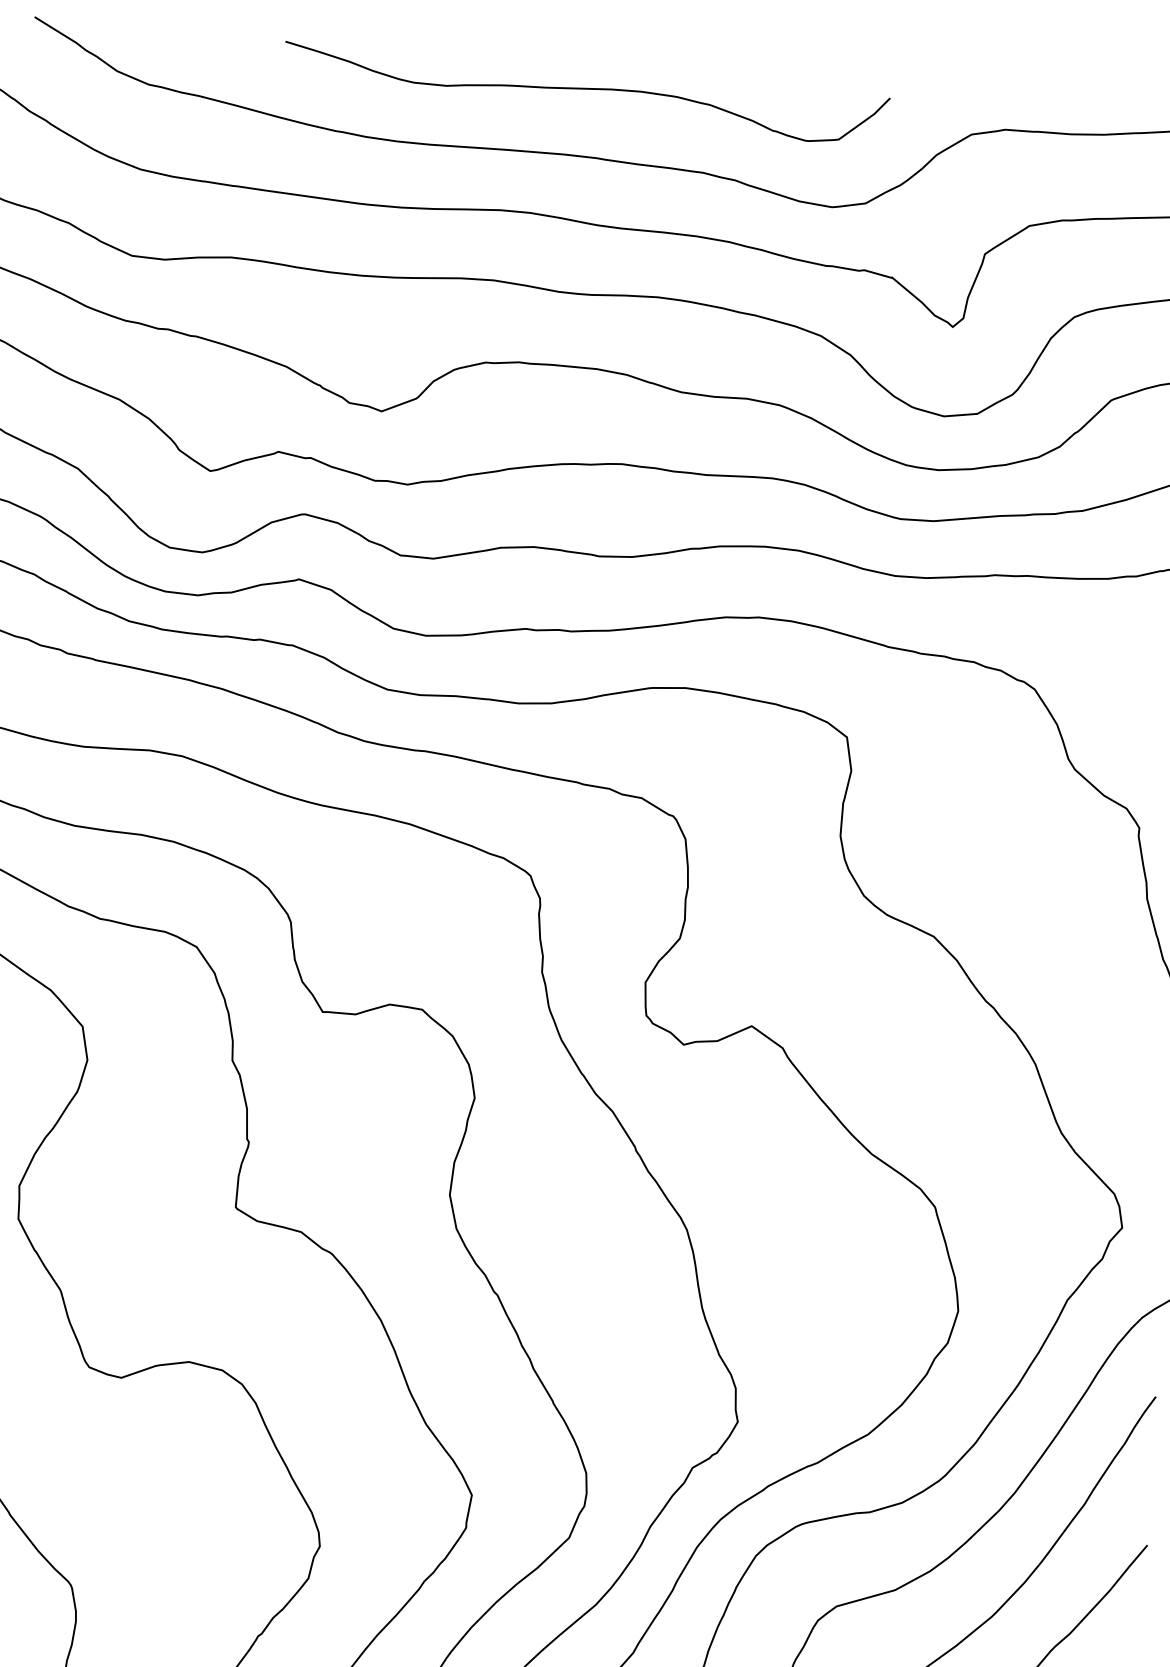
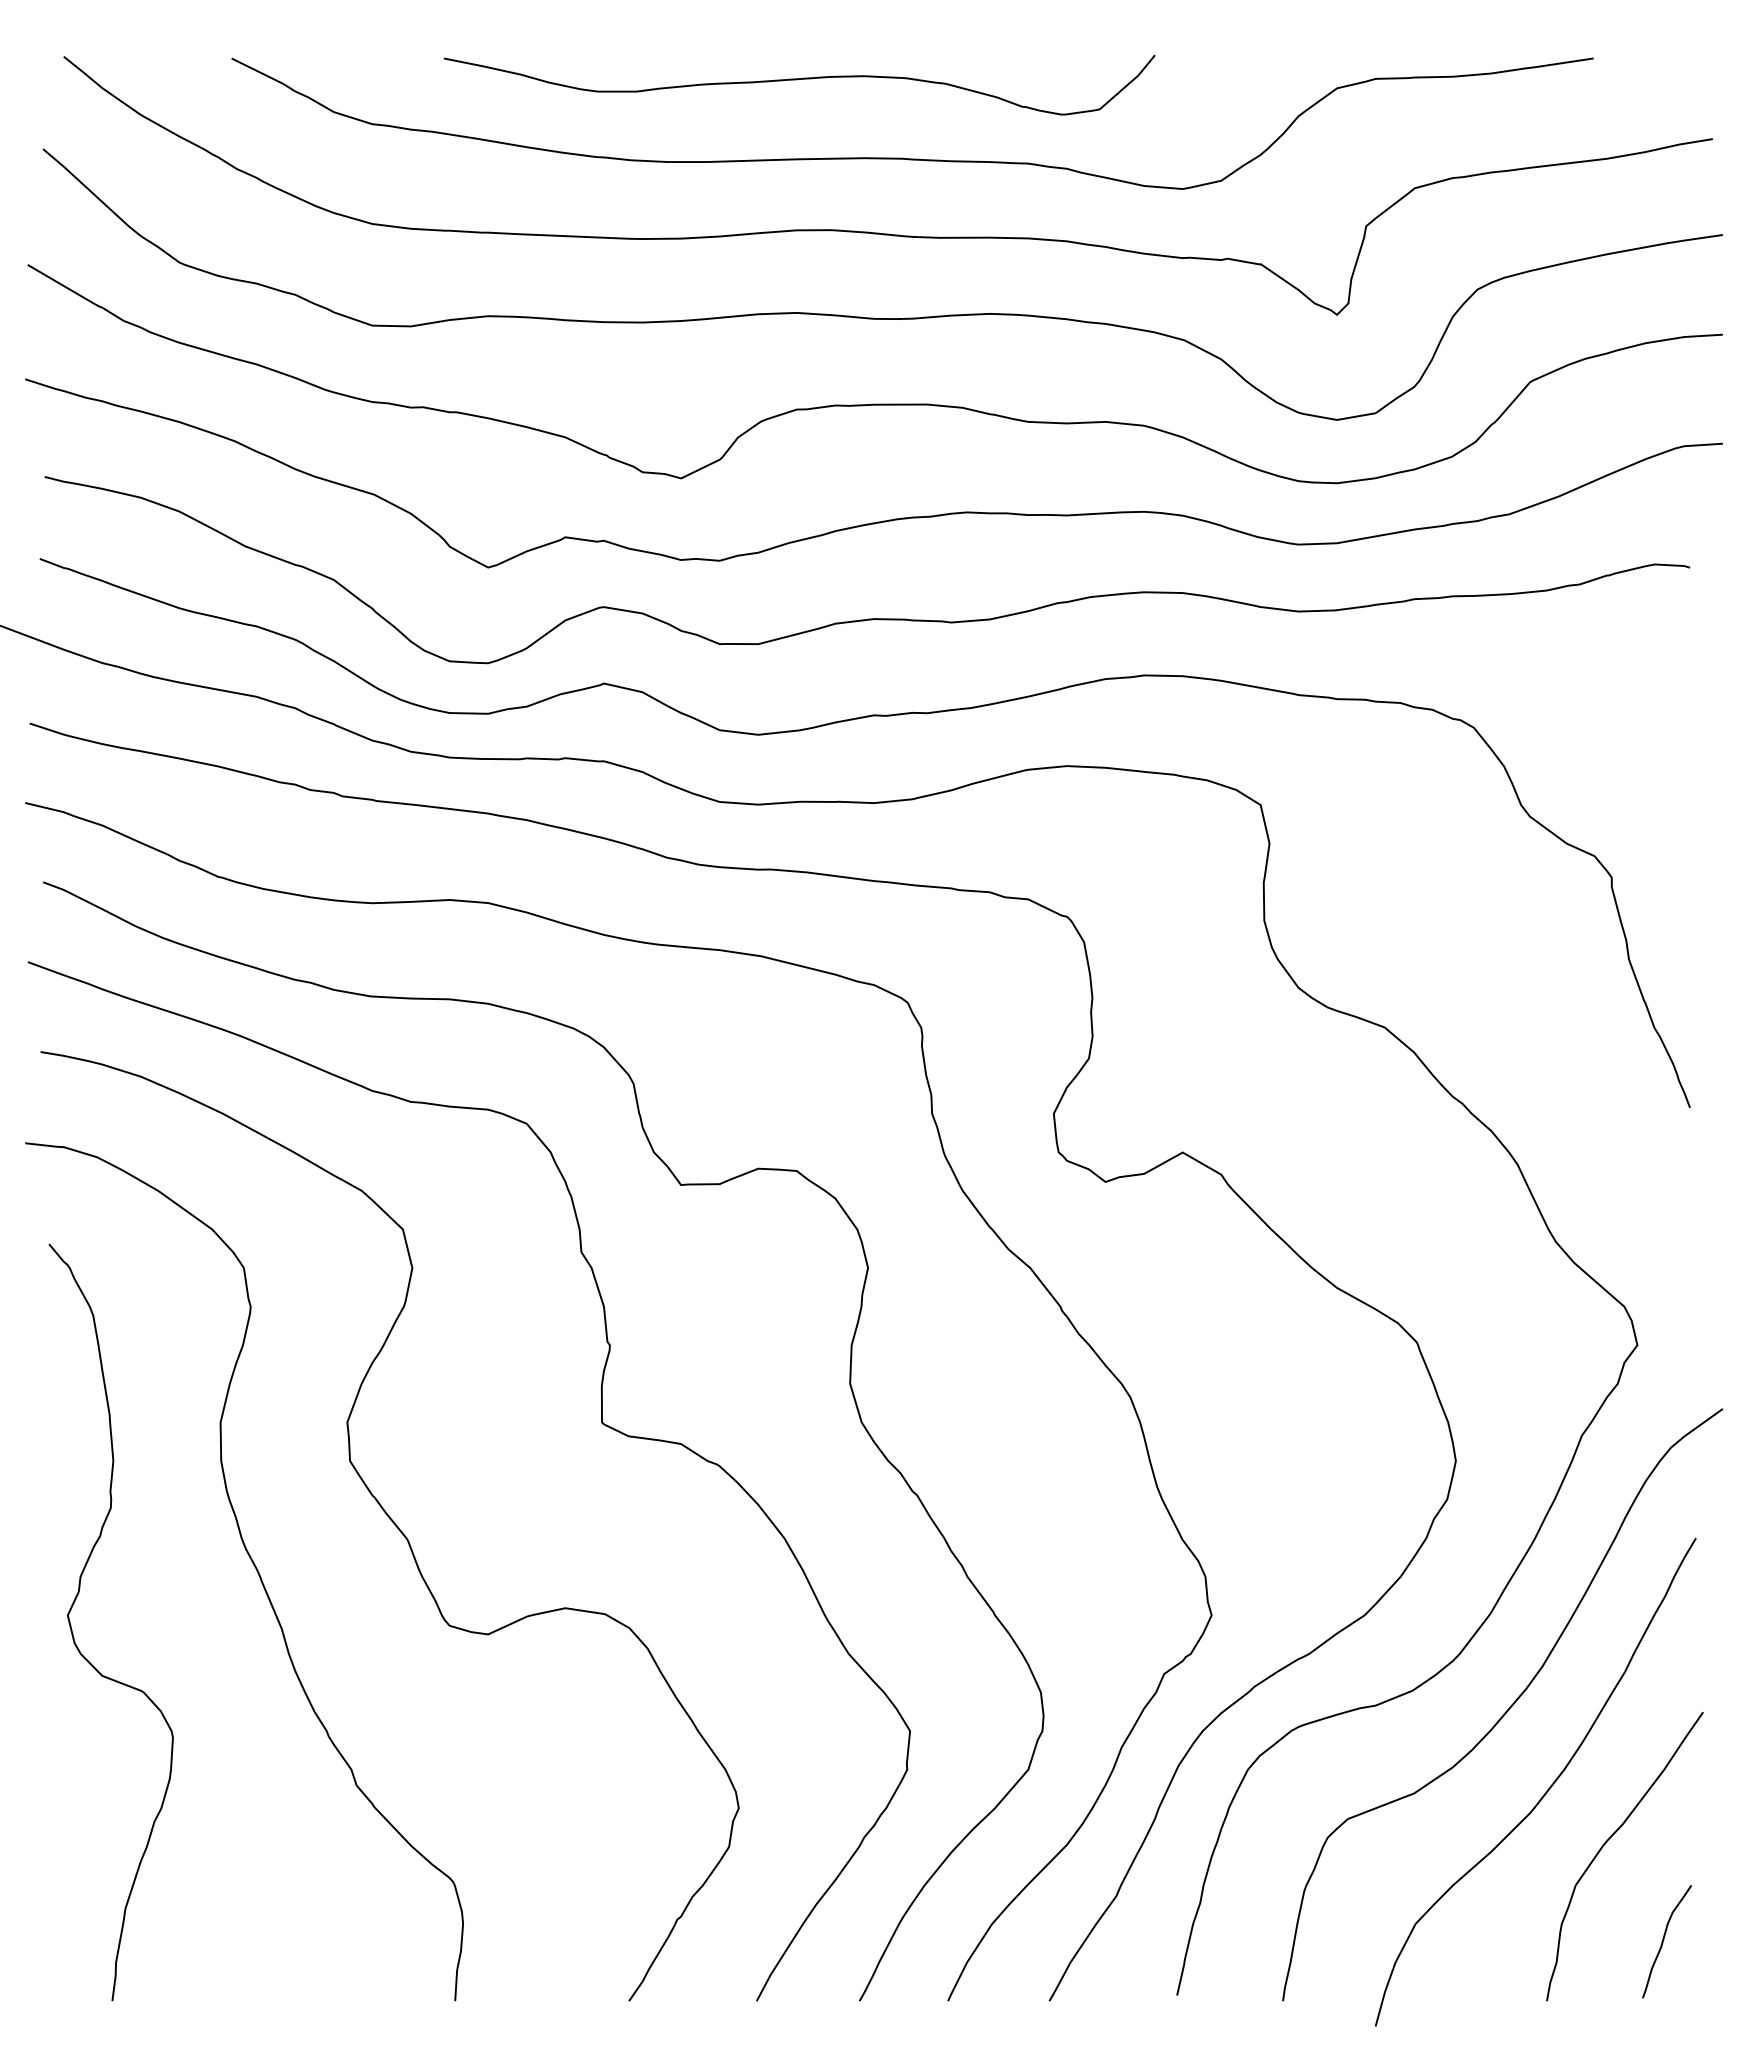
curve: (584, 89) -> (797, 80), moved

